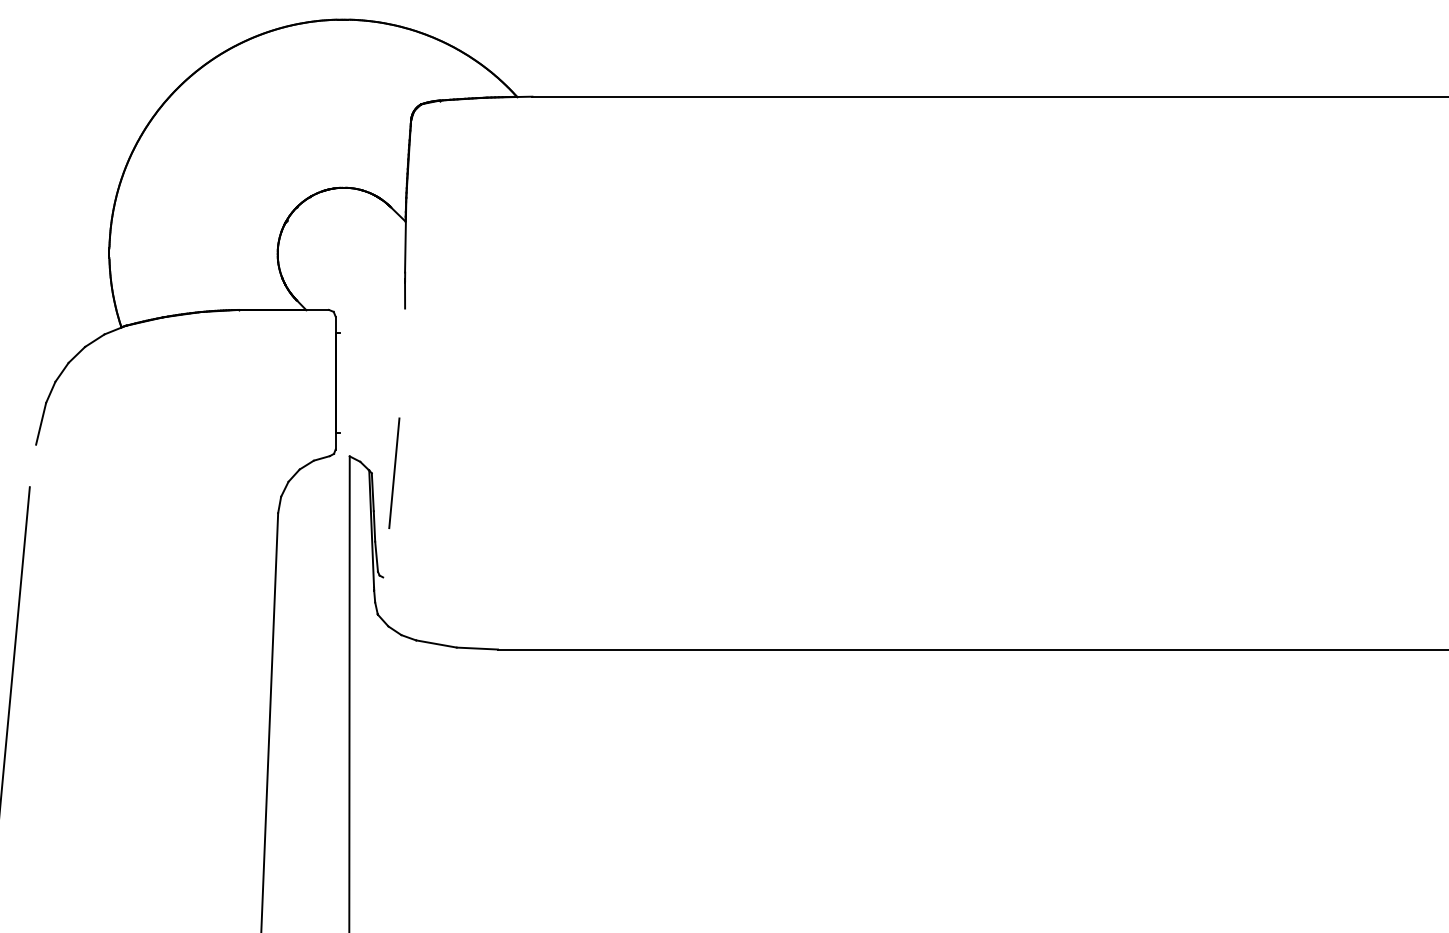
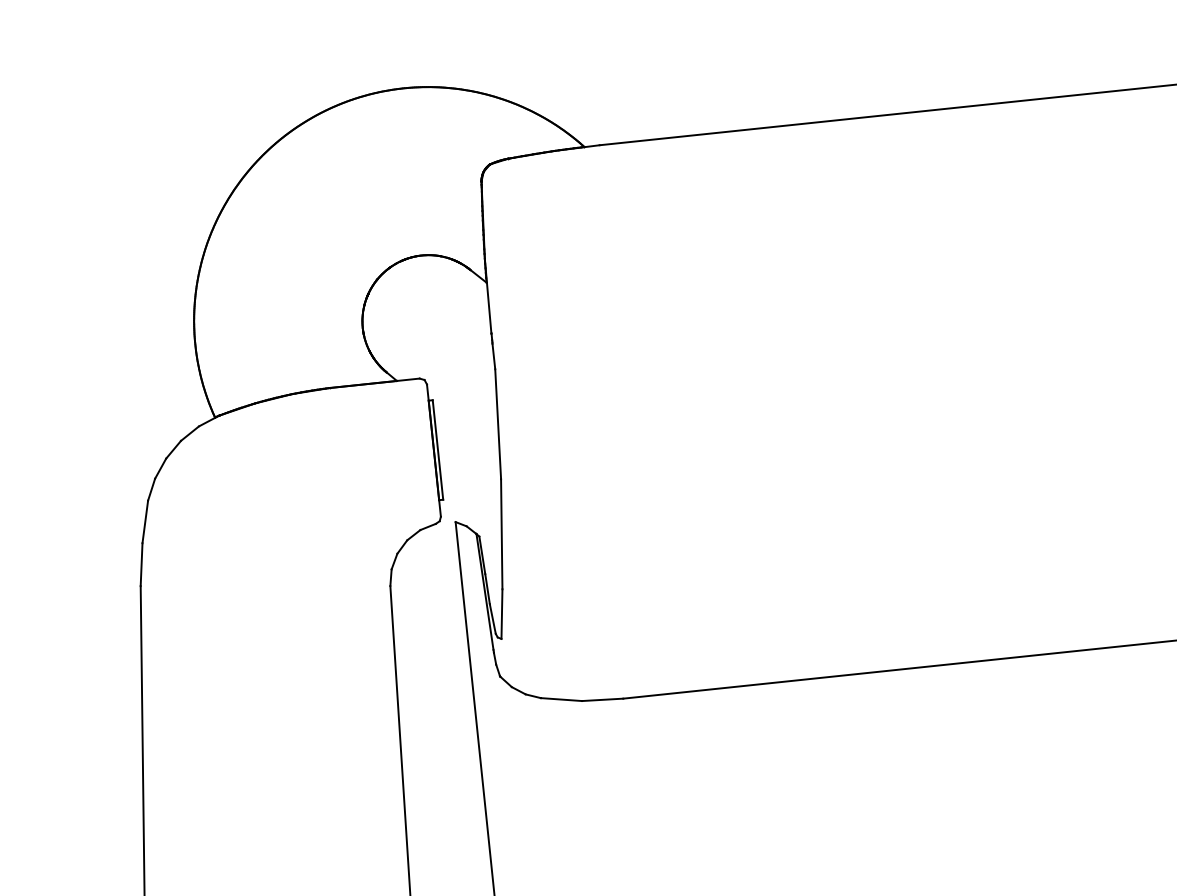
line: (402, 363) -> (498, 424), added
line: (339, 382) -> (437, 449), added
line: (32, 465) -> (141, 564), added
line: (386, 552) -> (502, 613), added

